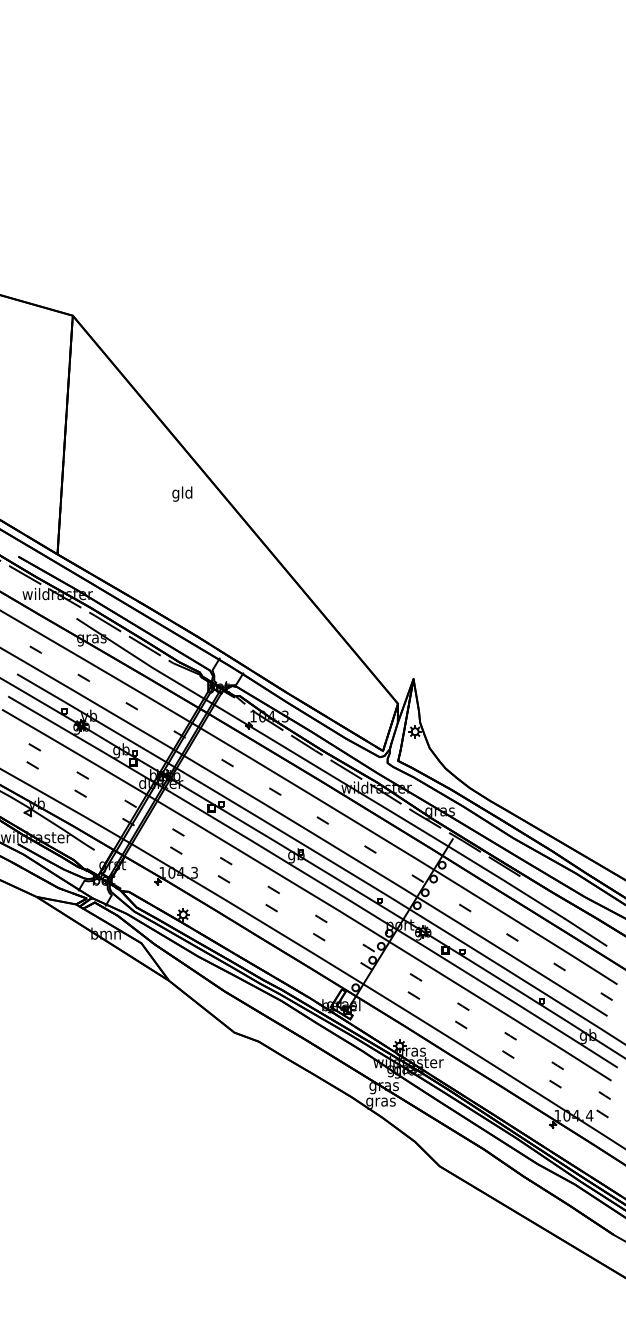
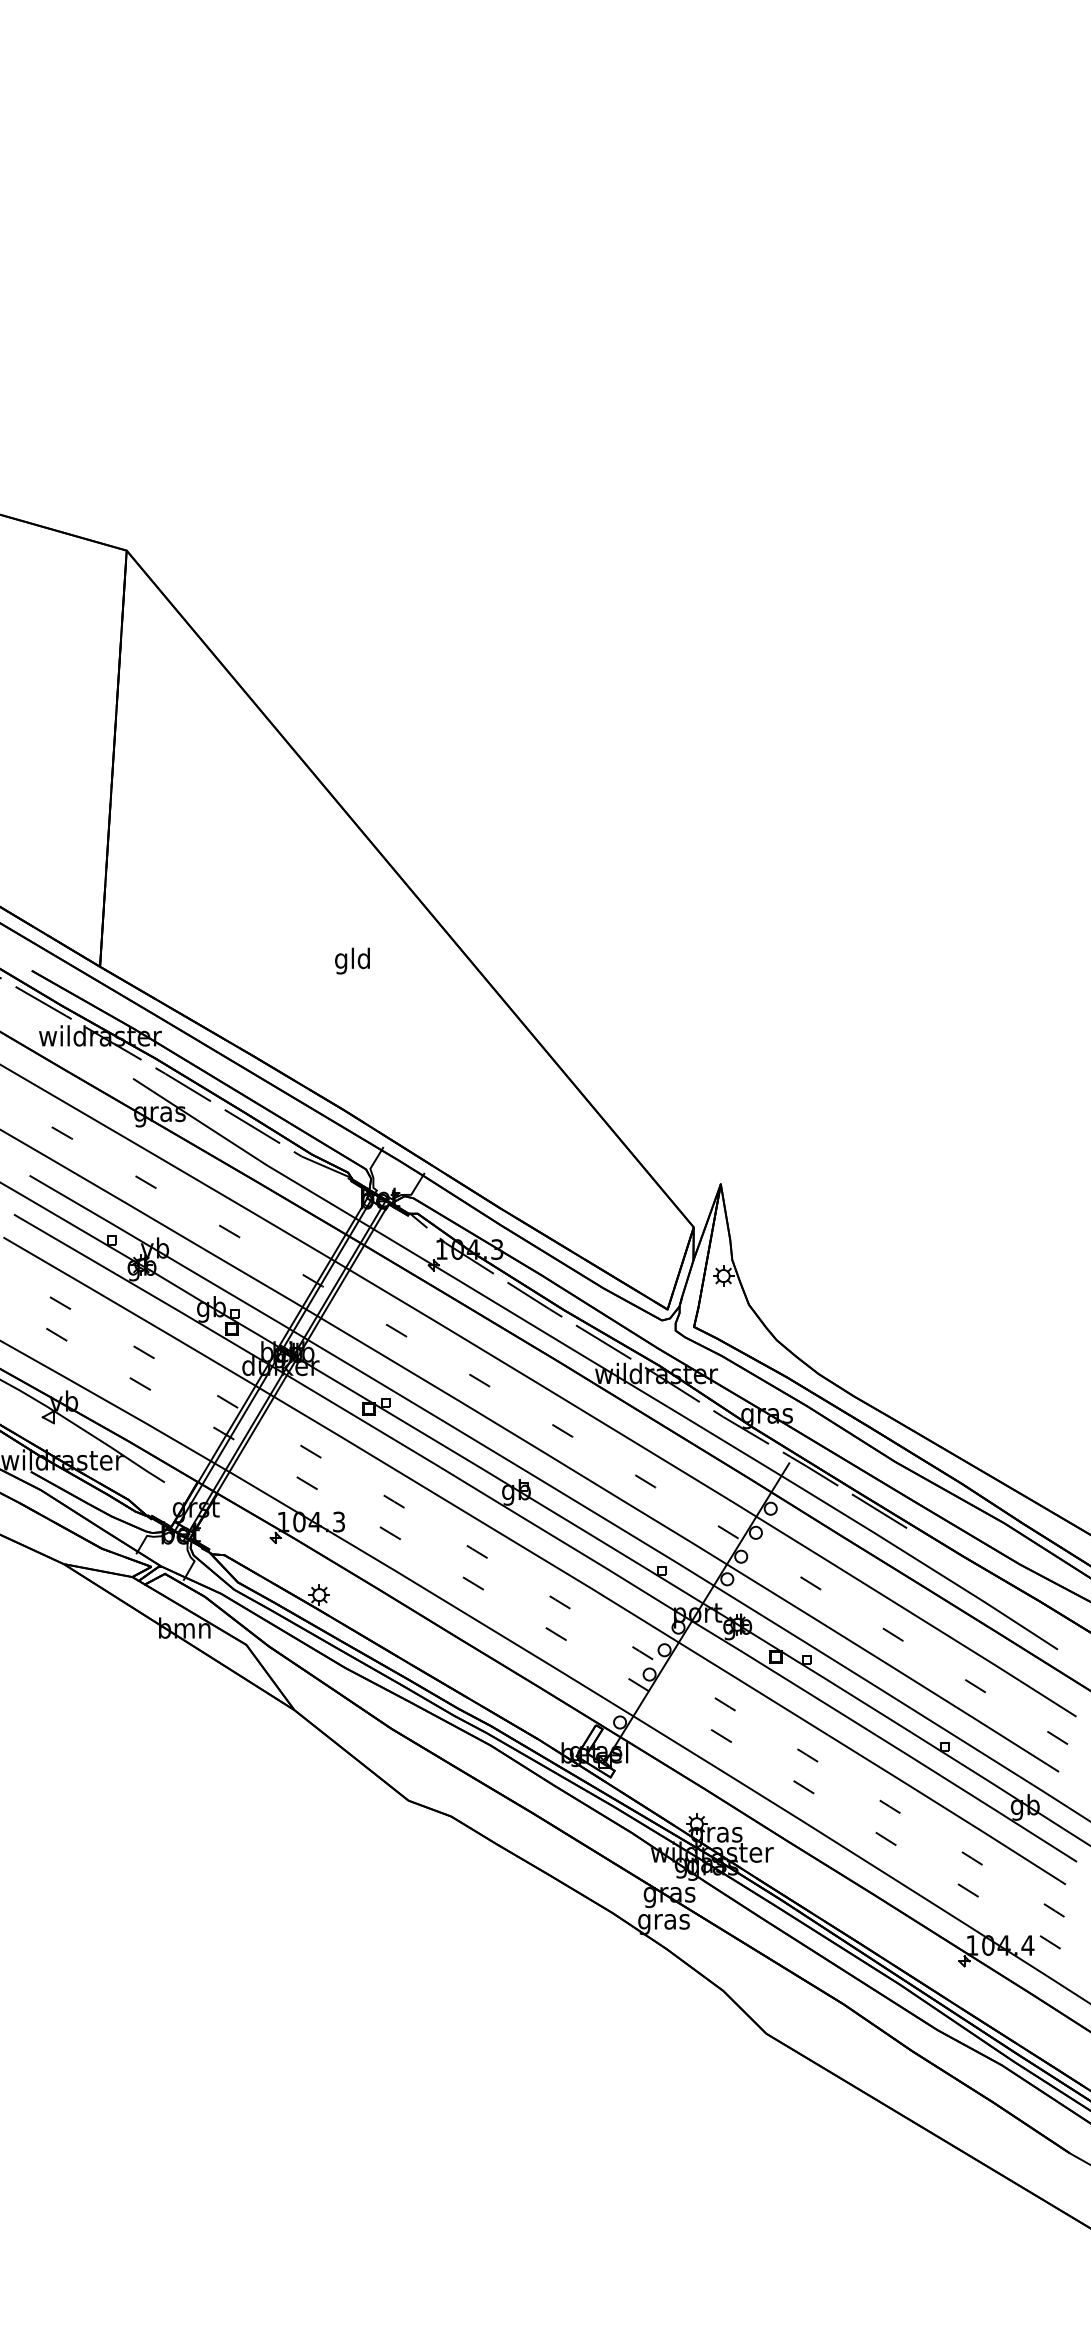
text: (182, 493) -> (352, 960), moved

